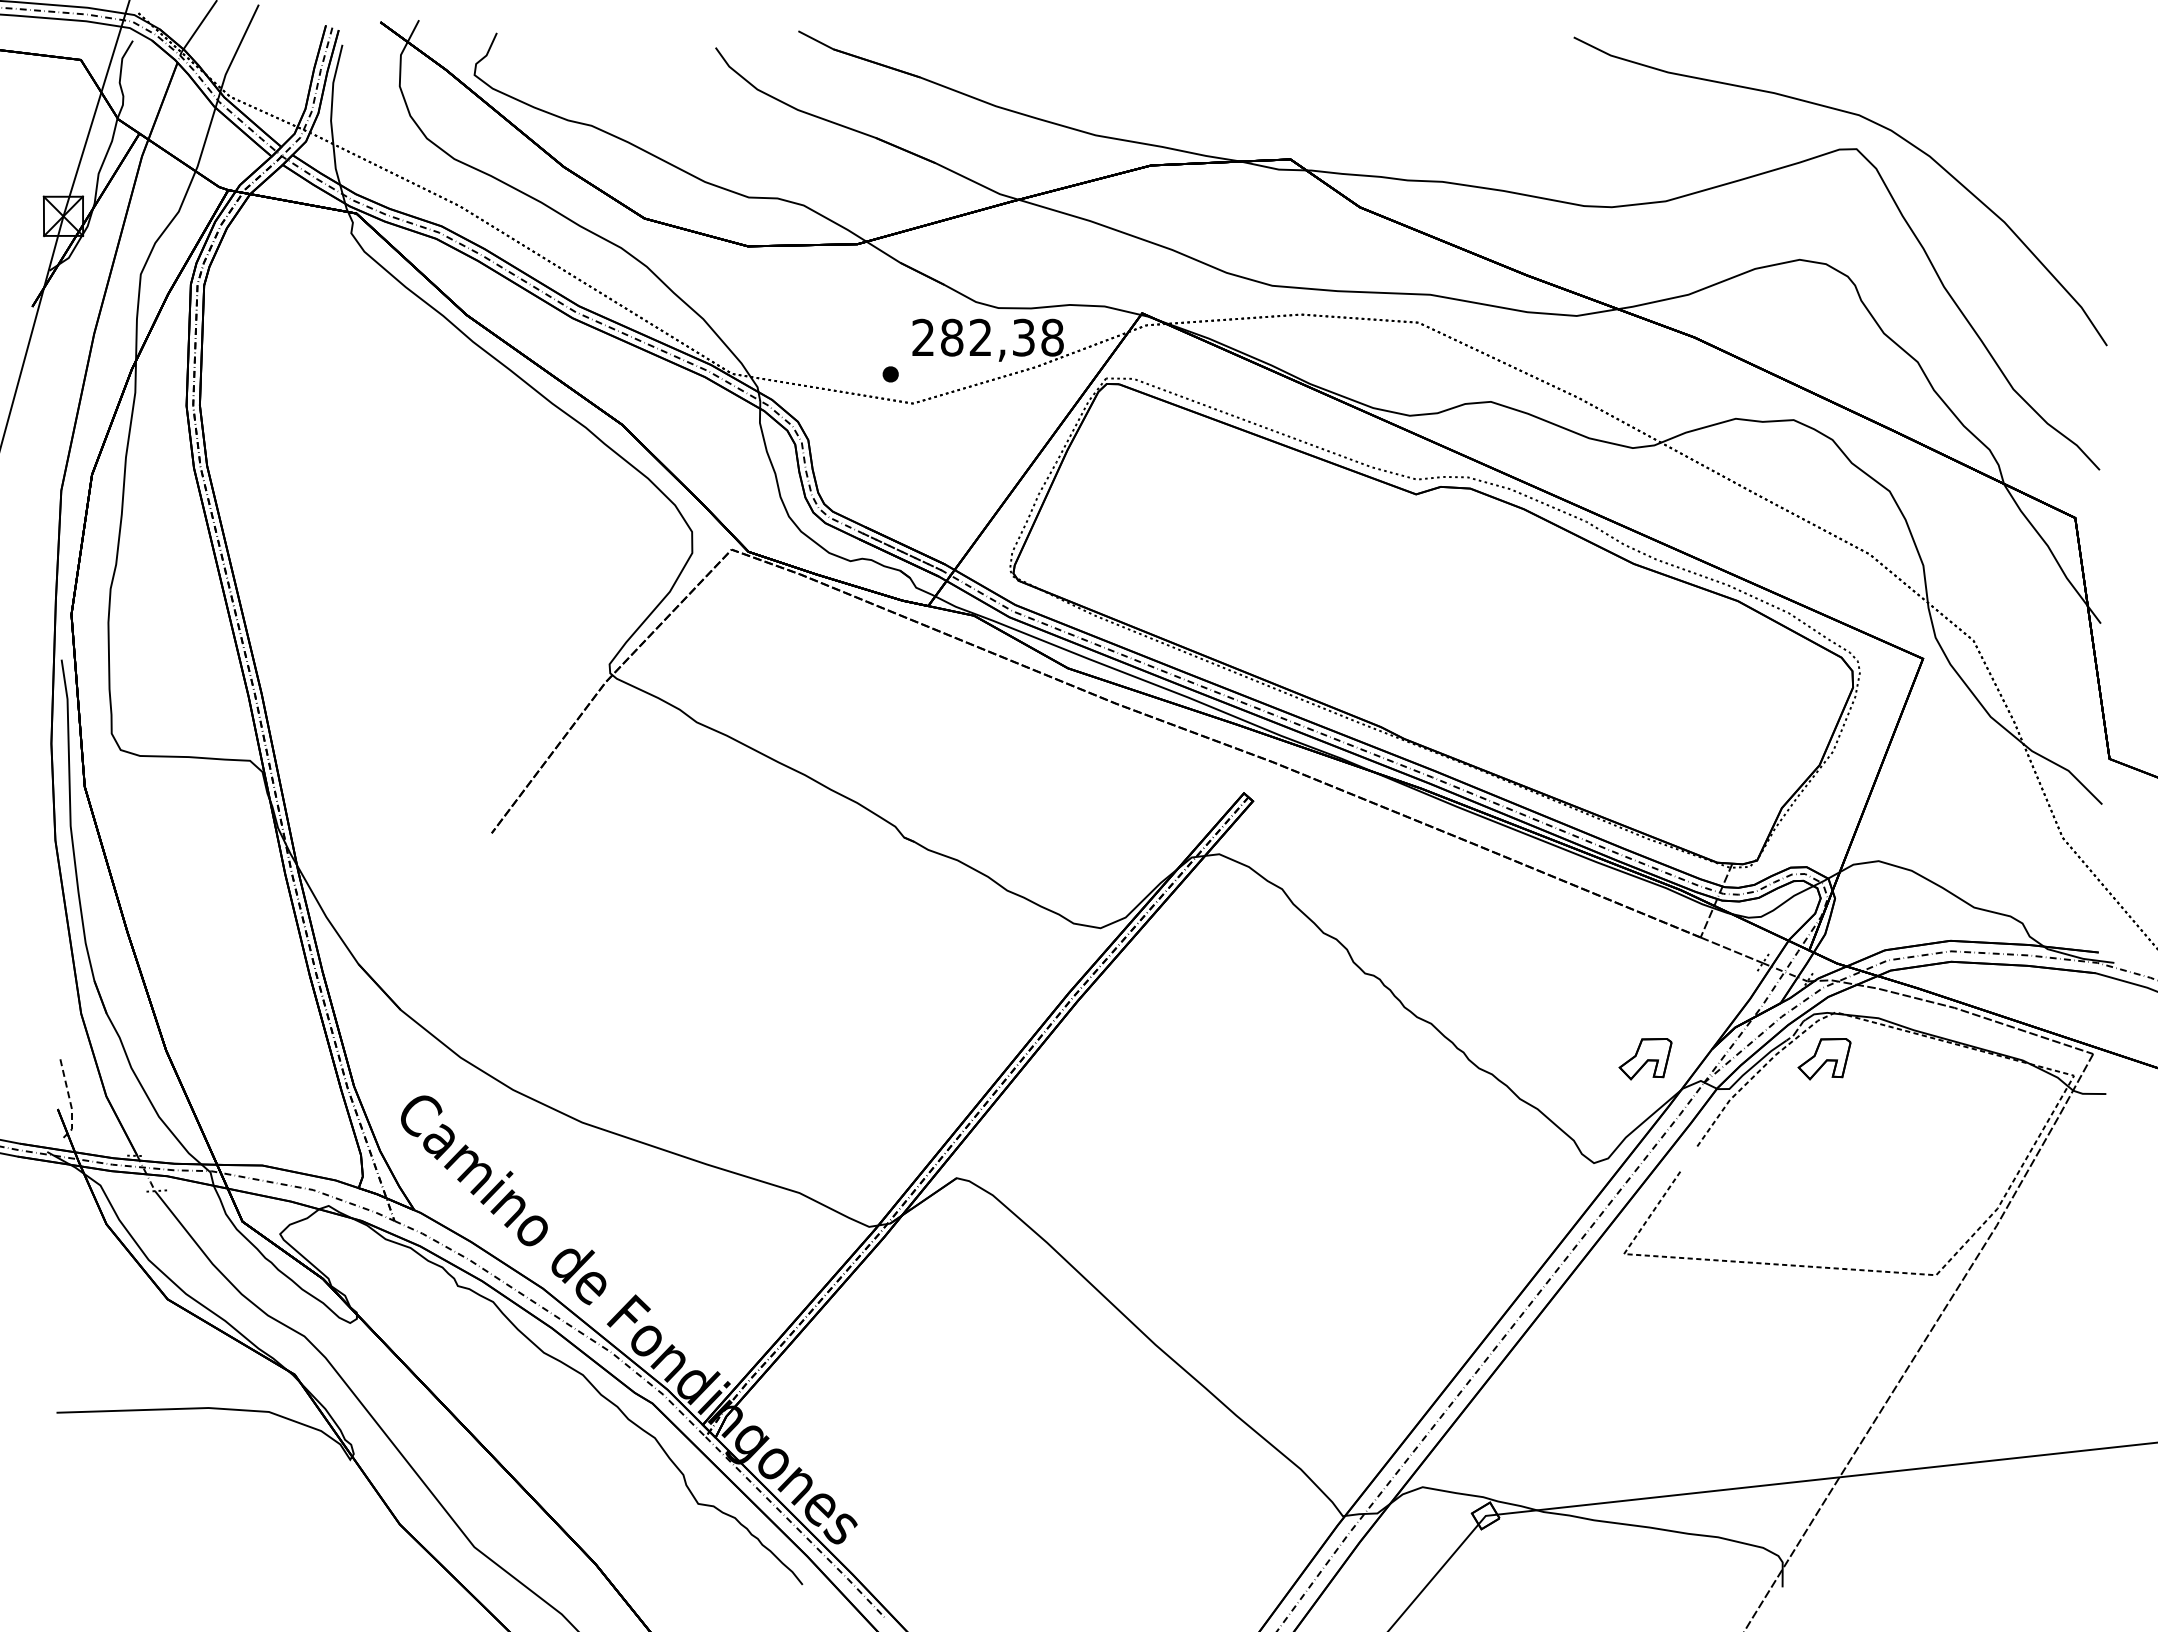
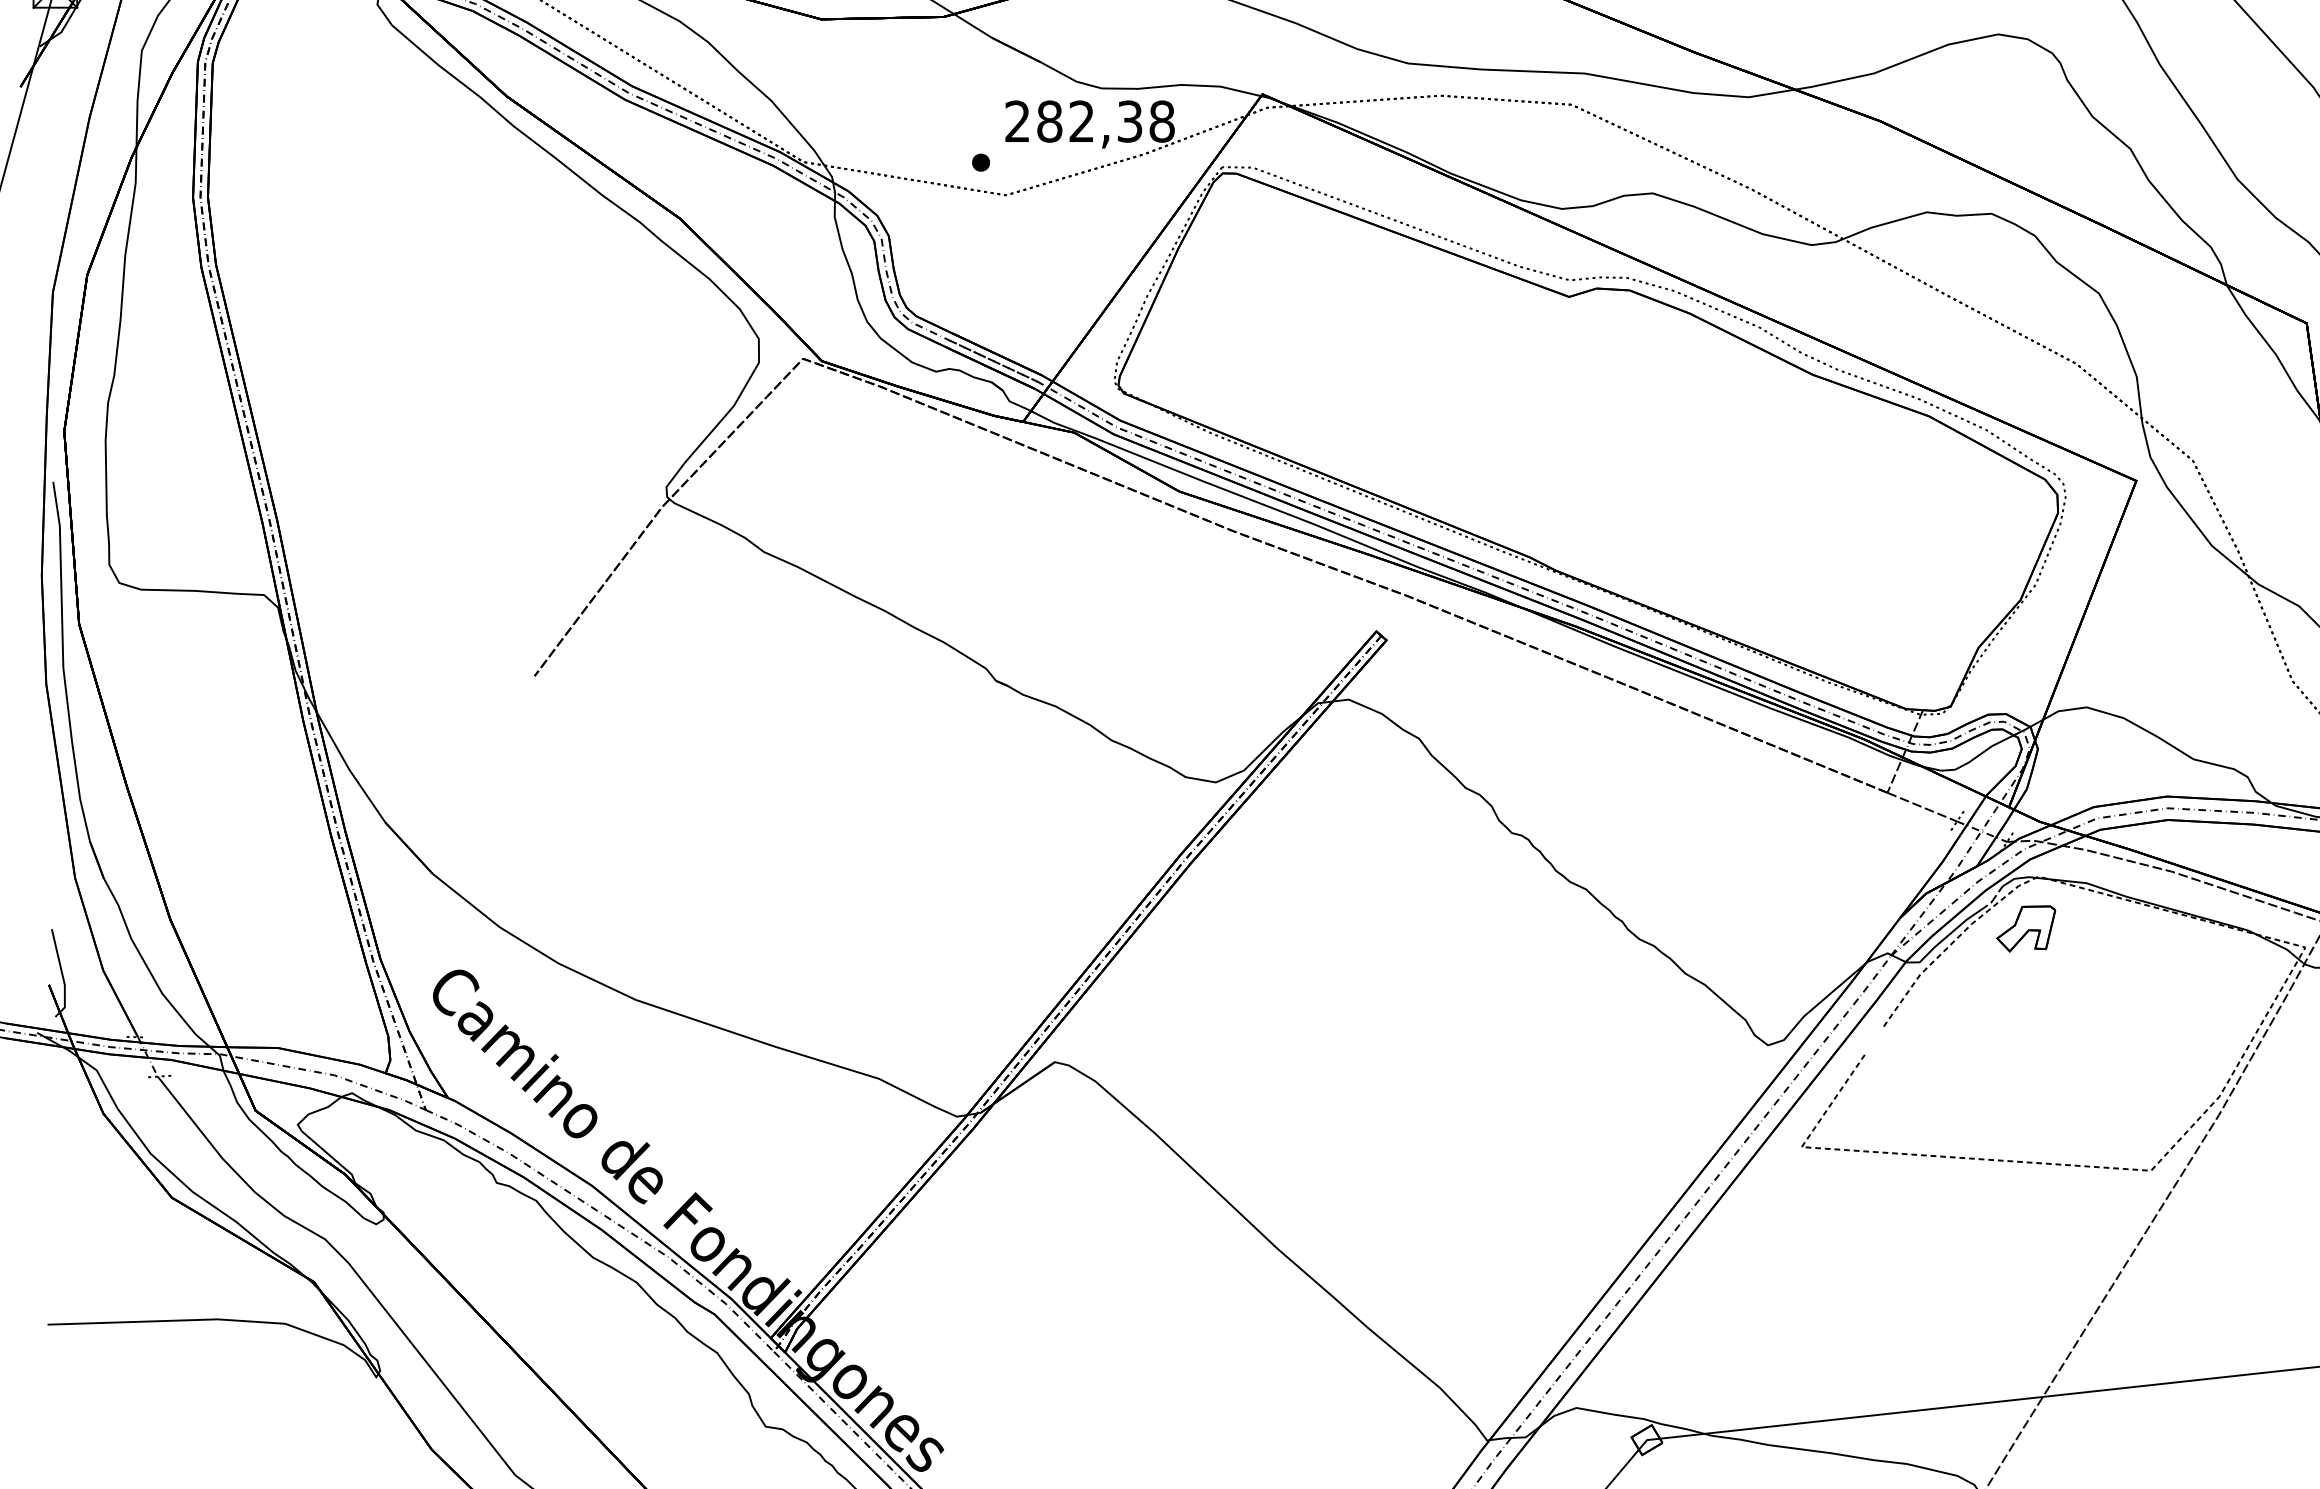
part: (1645, 1059) -> (1825, 929), removed
line: (70, 1101) -> (63, 976), dashed -> solid

